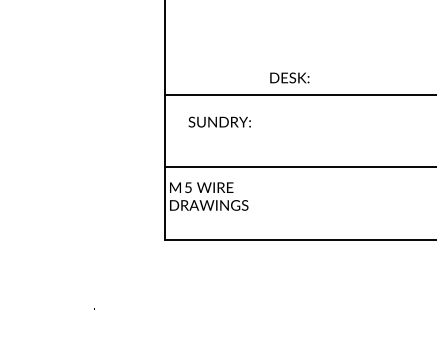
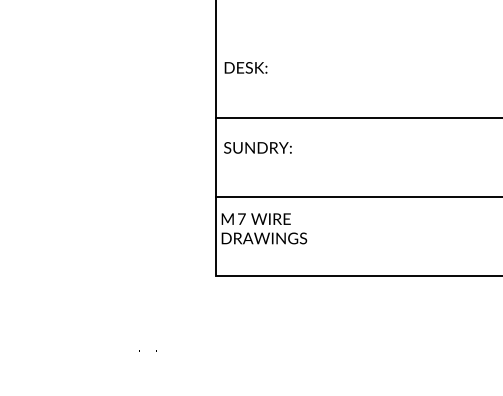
text: (289, 77) -> (245, 67), moved
text: (219, 121) -> (257, 147), moved
text: (188, 187) -> (241, 218), 5 -> 7

